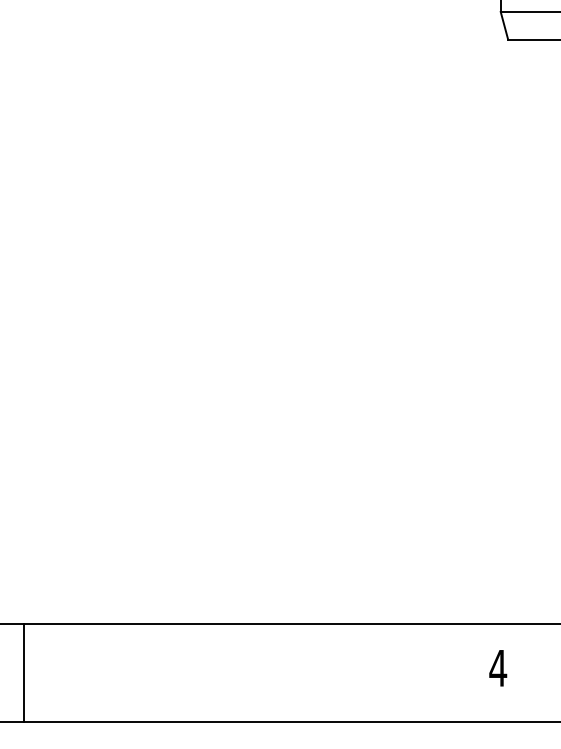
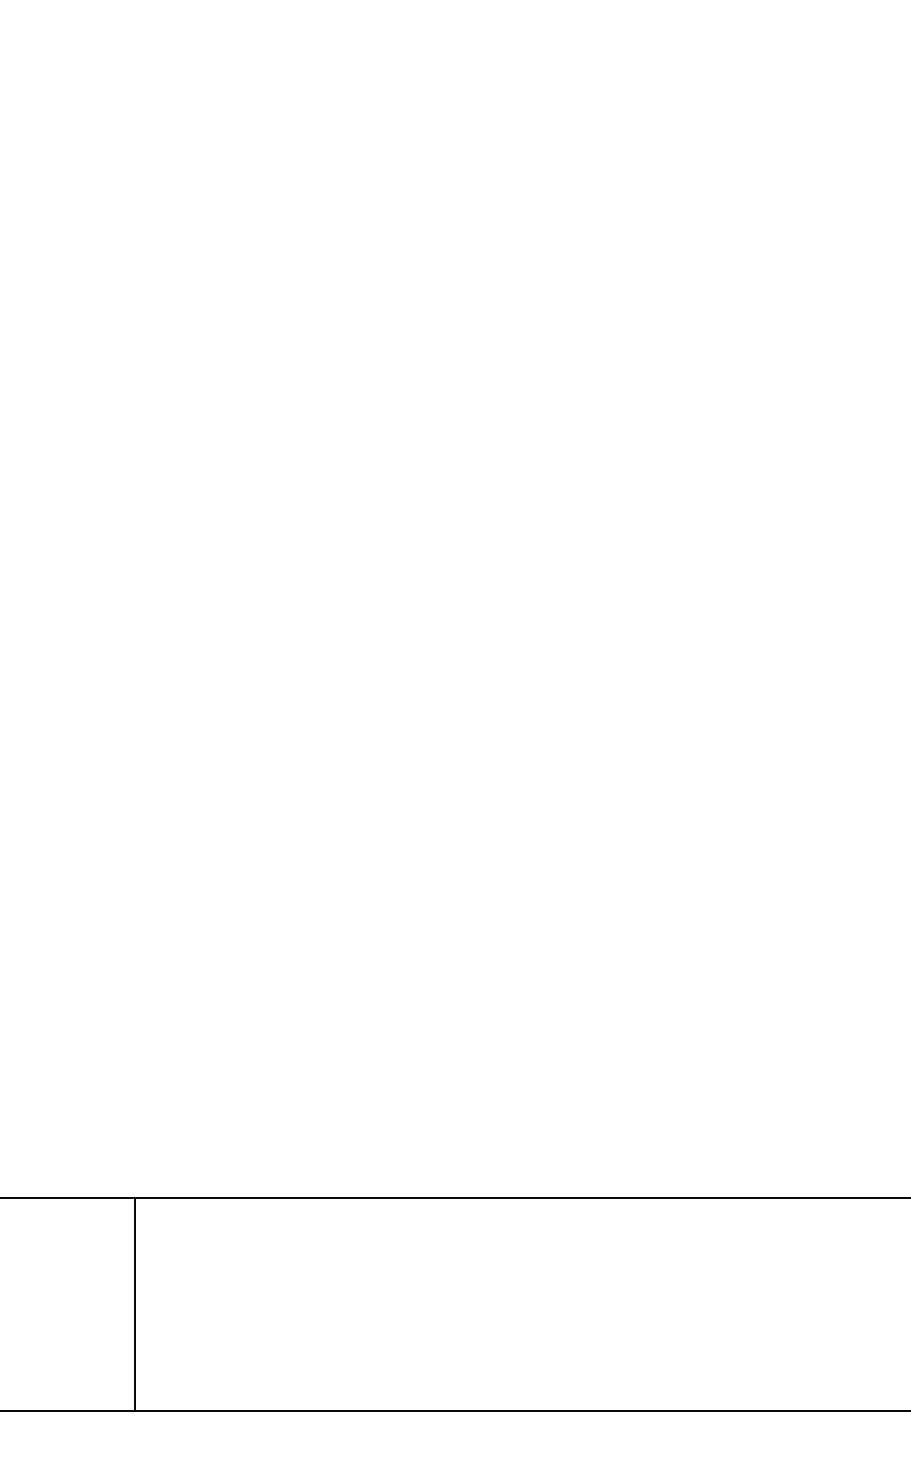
line: (24, 672) -> (135, 1303), moved

